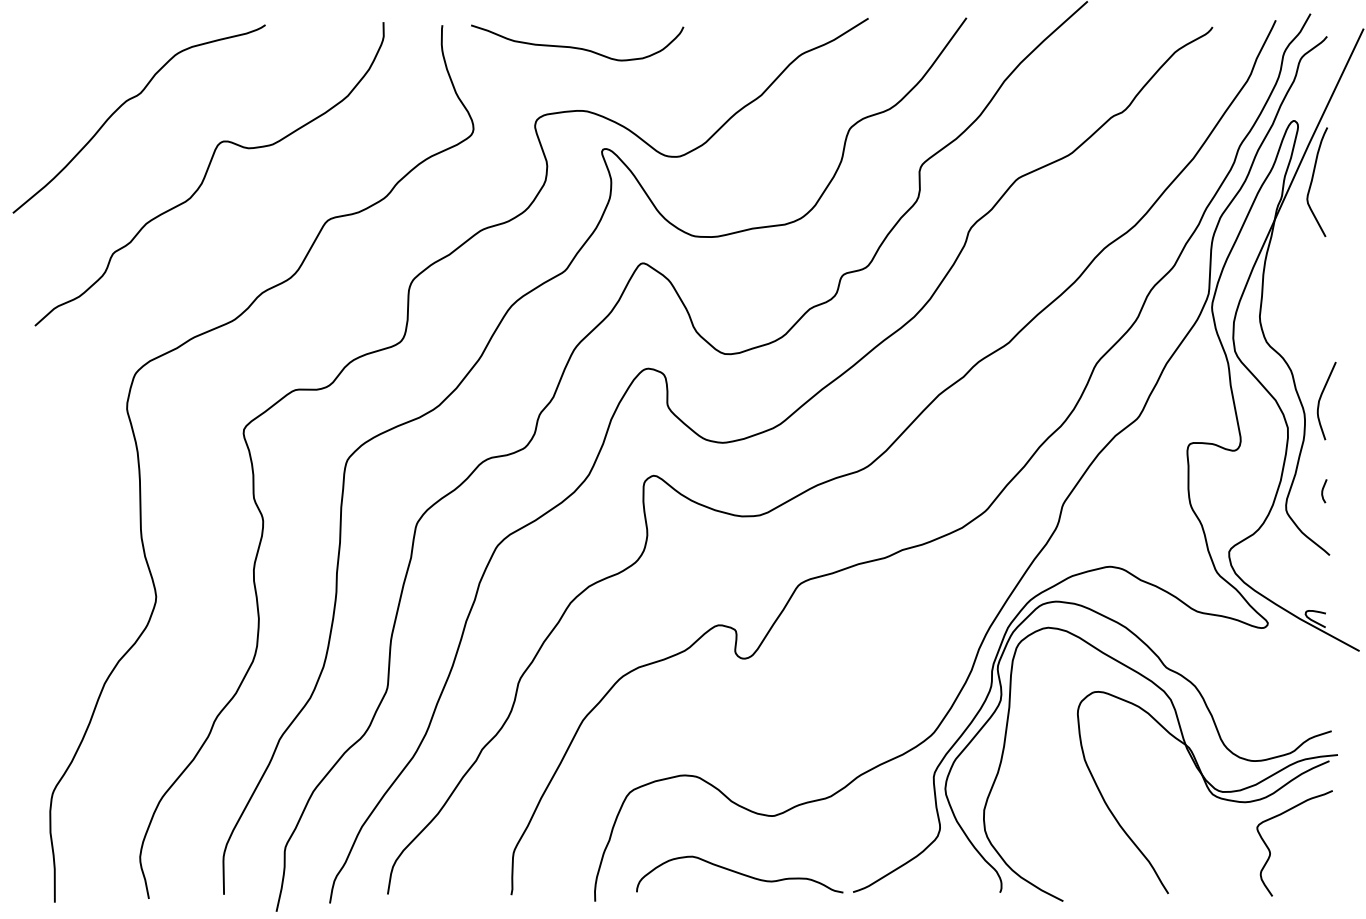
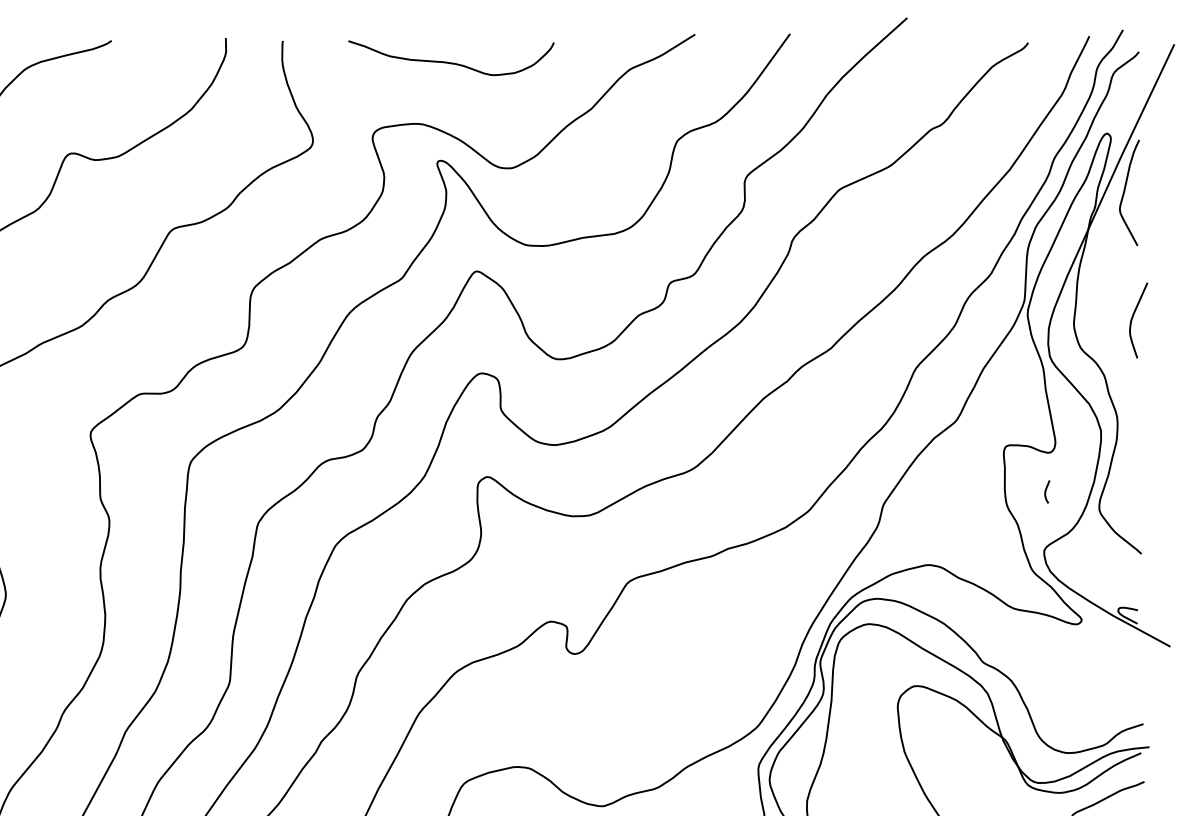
curve: (577, 47) -> (451, 62), moved
curve: (1321, 397) -> (1133, 317), moved
curve: (1323, 491) -> (1046, 492), moved

